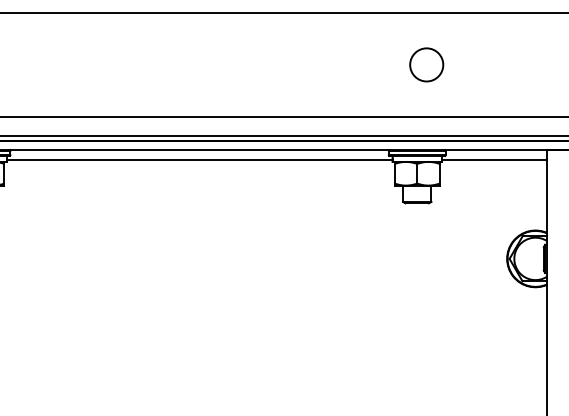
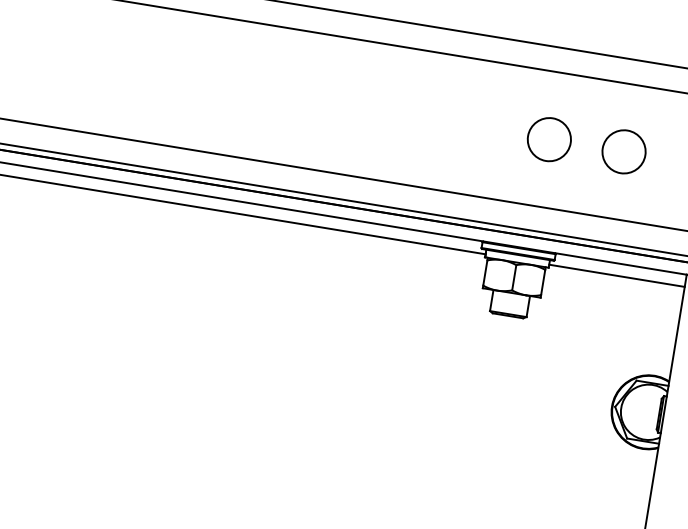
circle: (484, 64) -> (623, 151), added

